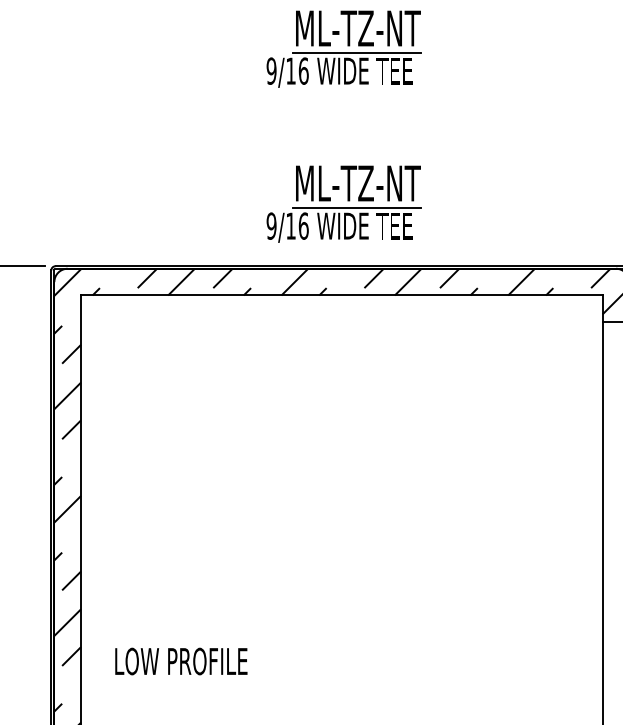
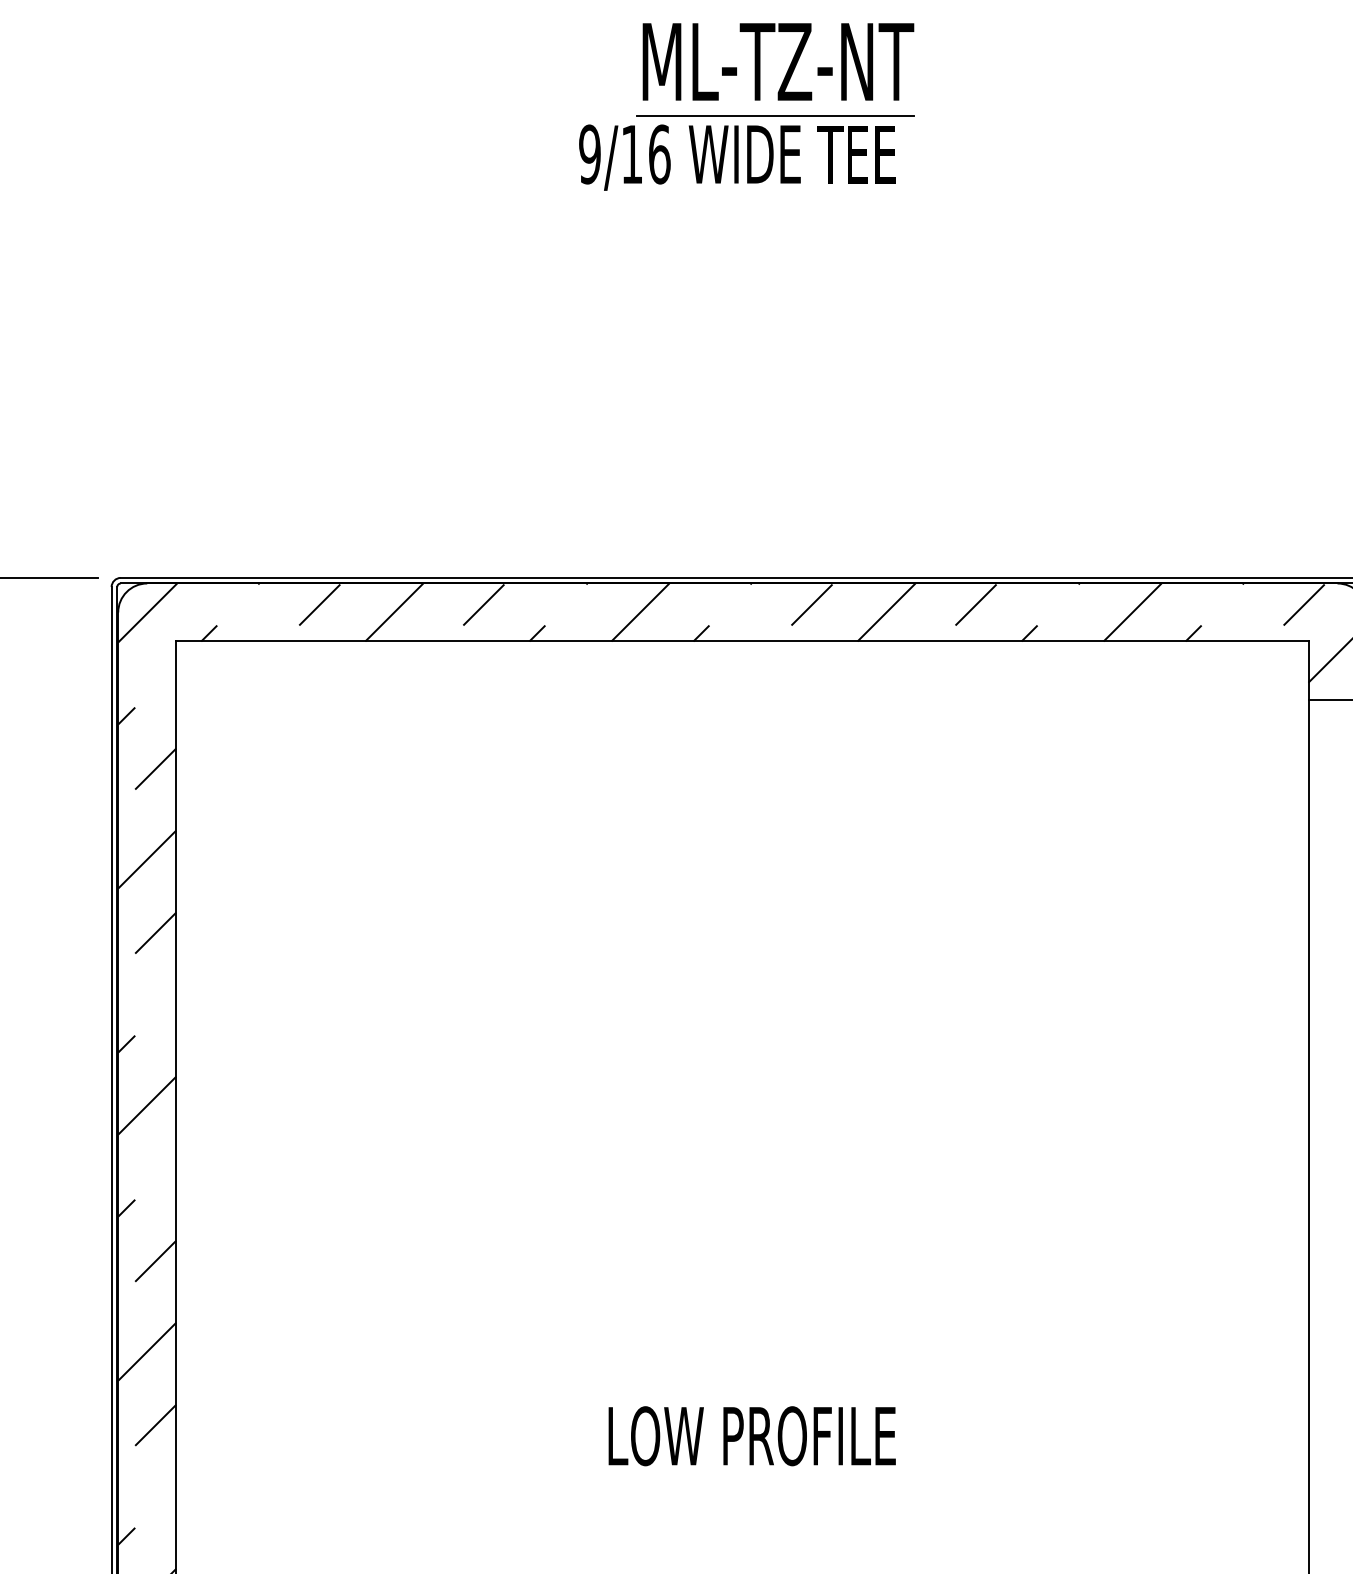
part: (343, 203) -> (745, 441), removed
text: (181, 661) -> (752, 1436), moved

